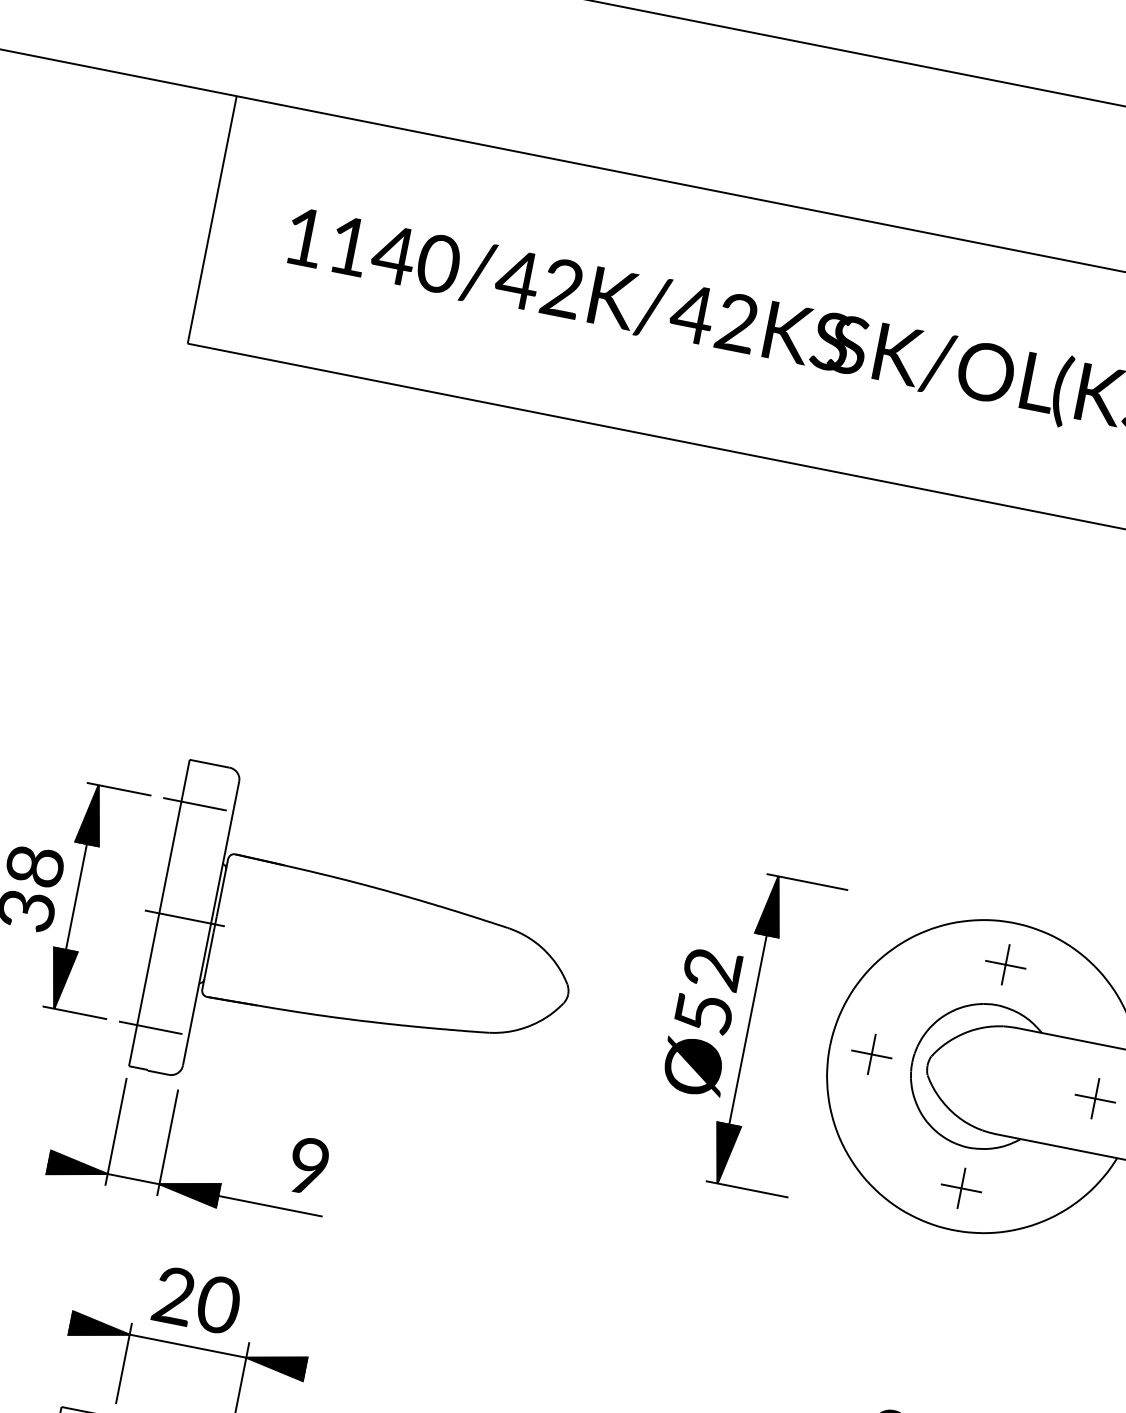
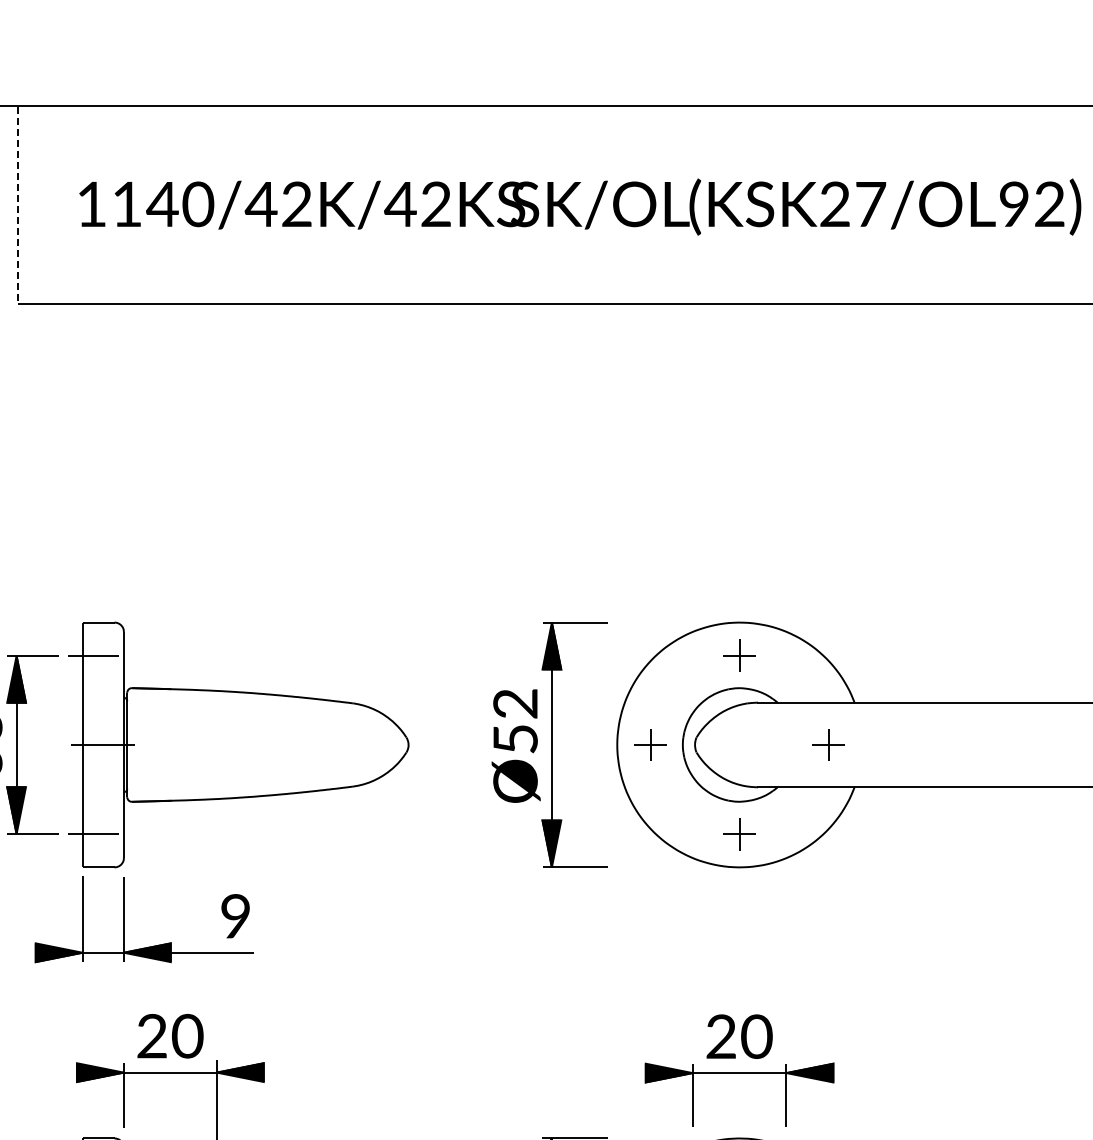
line: (211, 220) -> (17, 205), solid -> dashed

